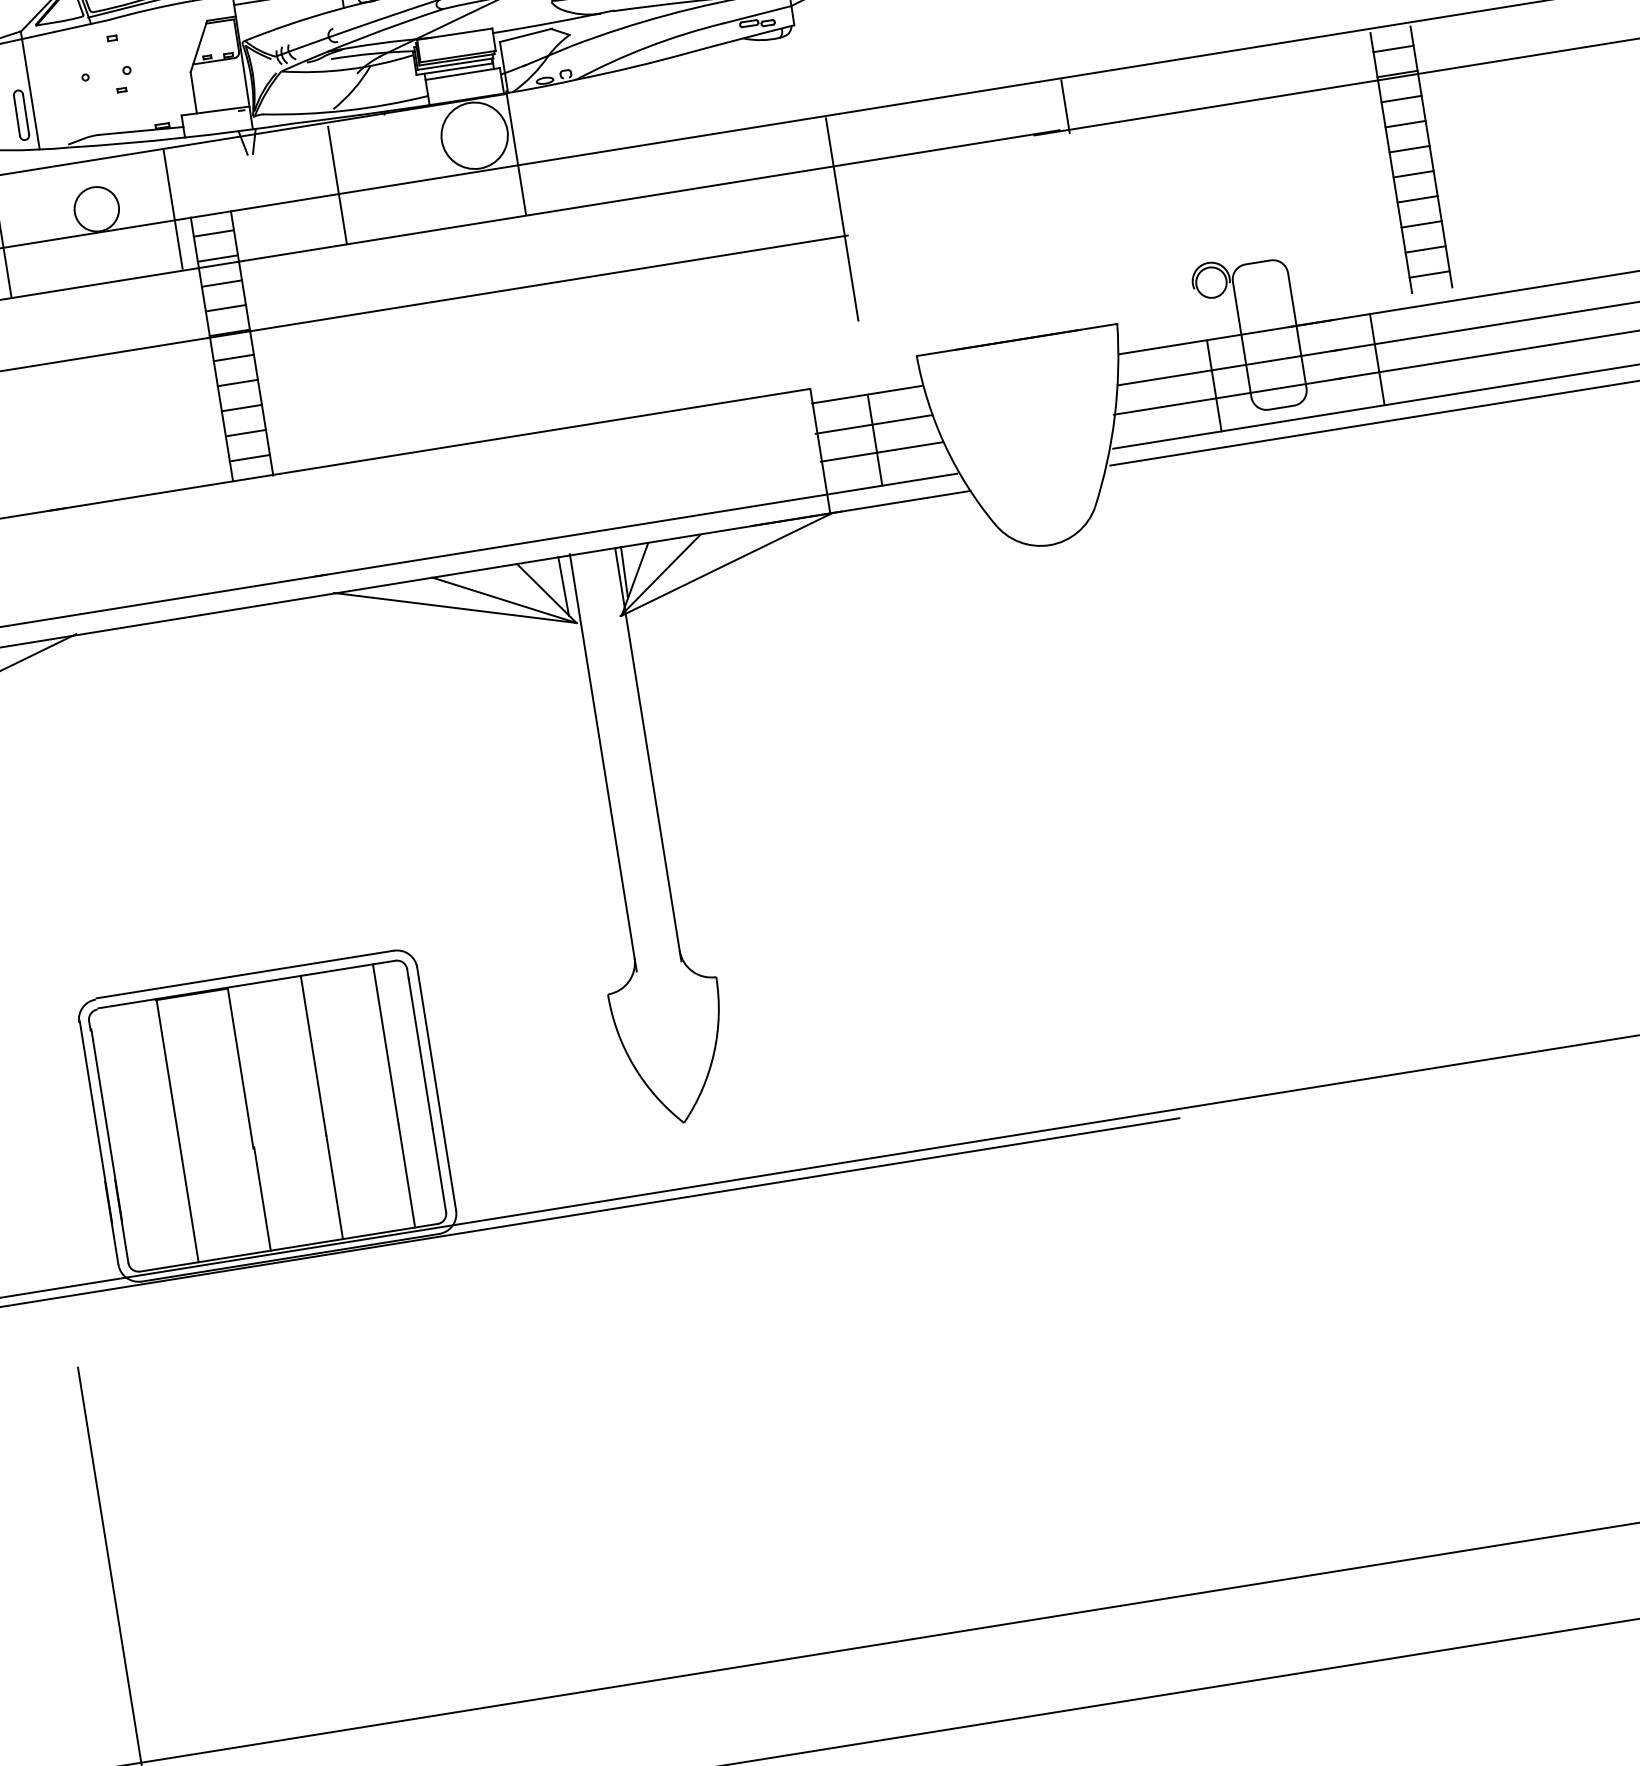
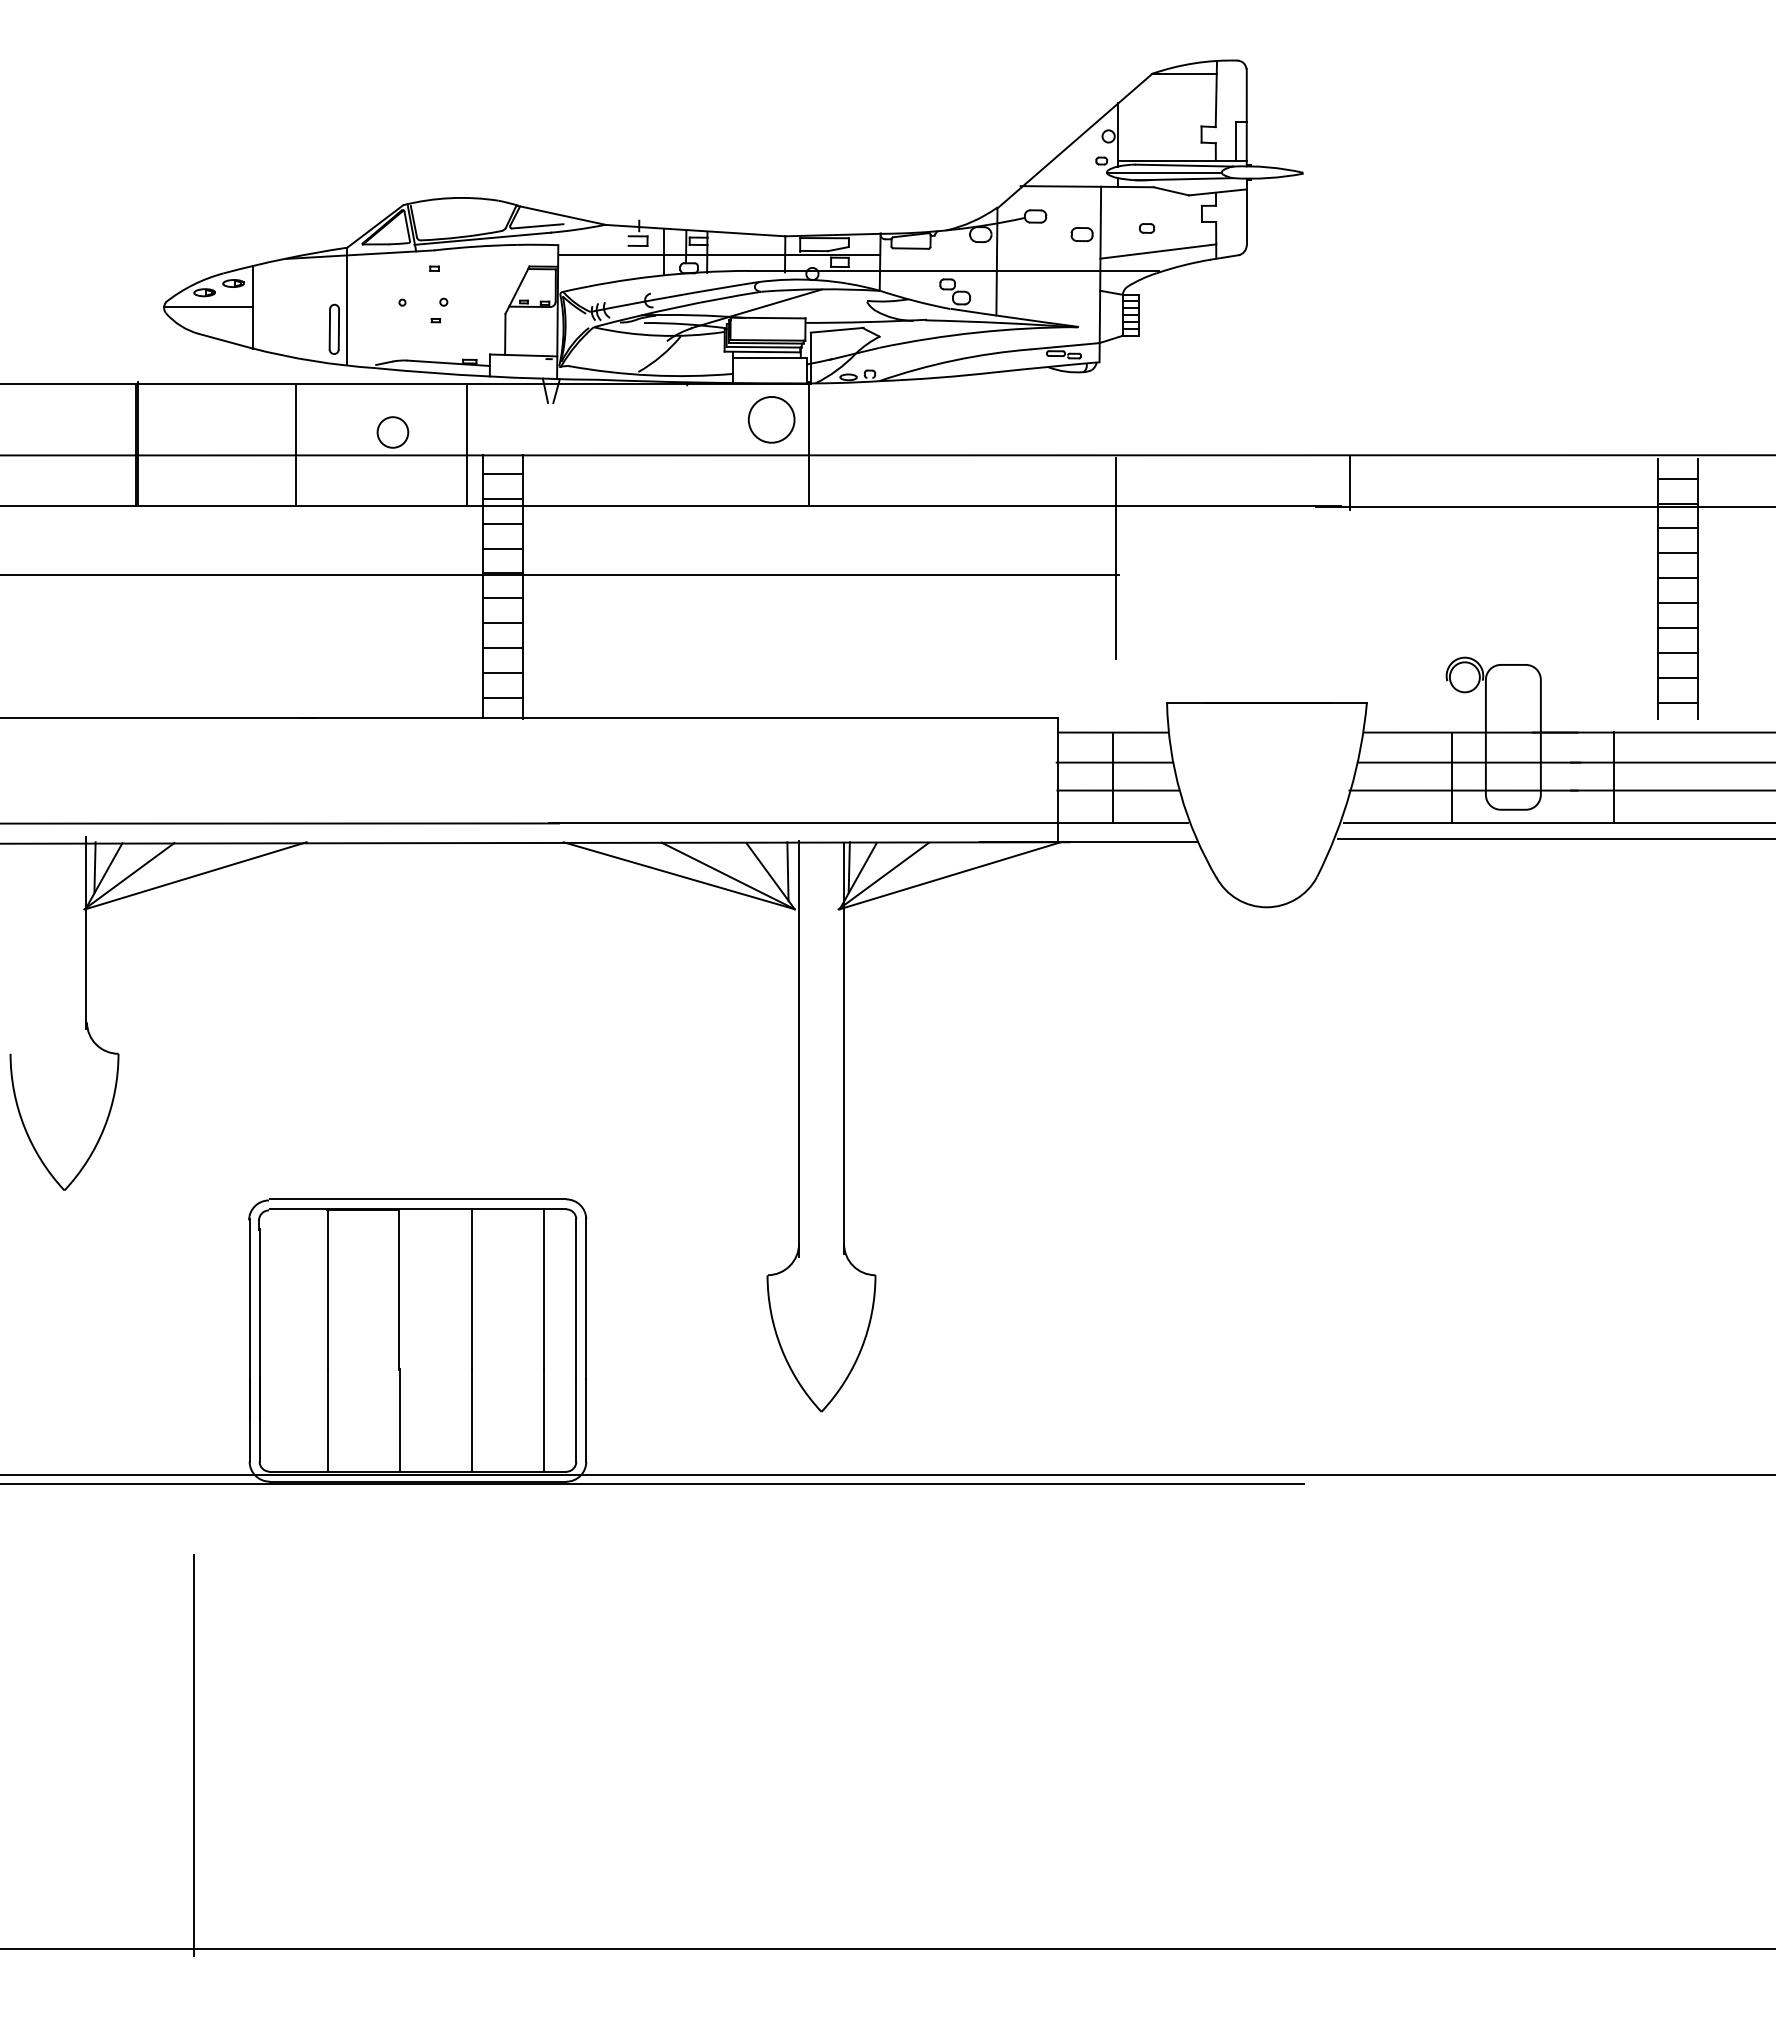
circle: (474, 135) -> (771, 419), size x0.7
line: (337, 185) -> (630, 446), removed
circle: (96, 209) -> (392, 432), size x0.7

